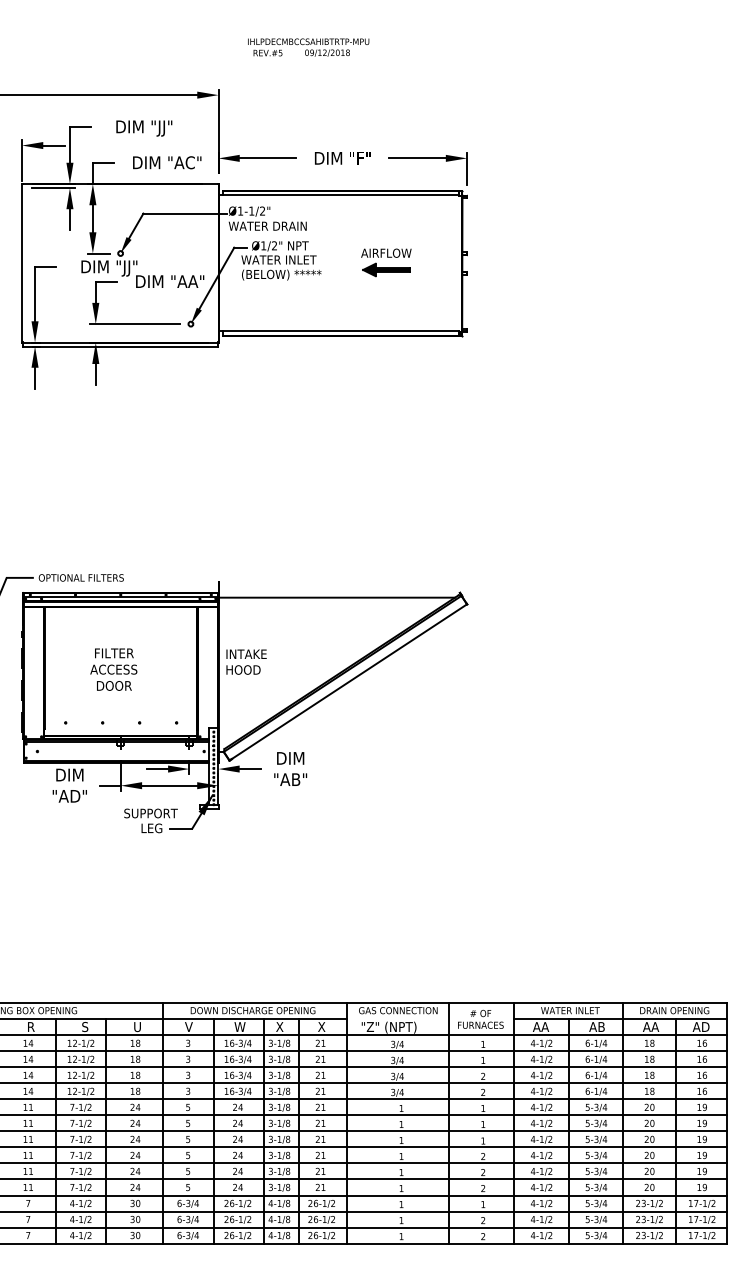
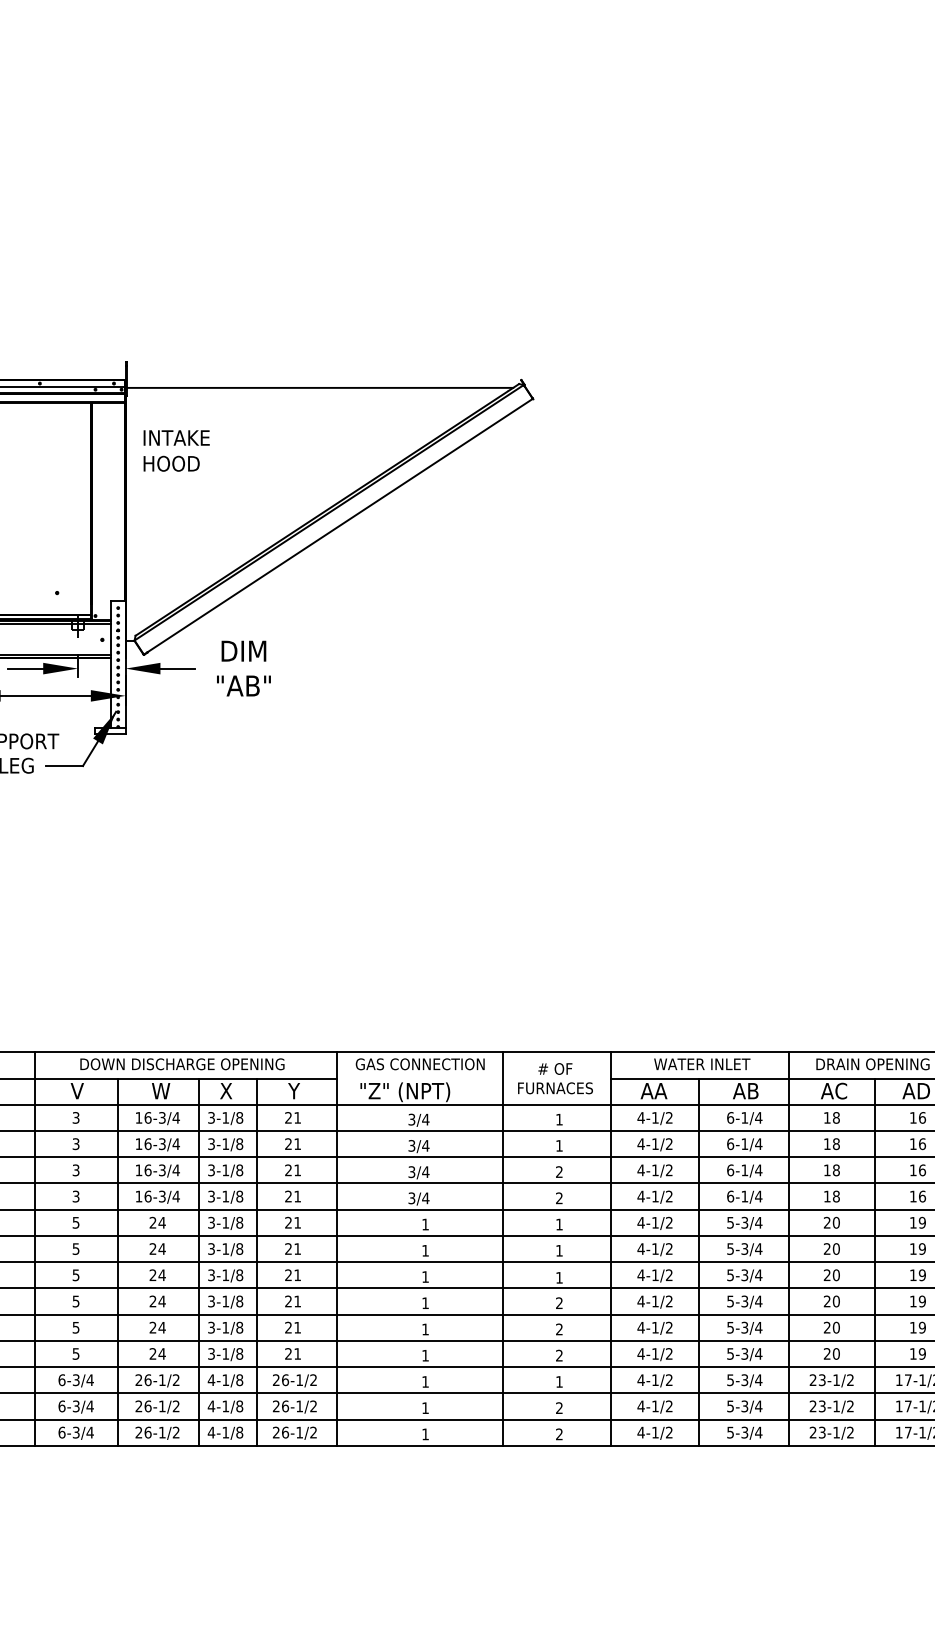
text: (246, 661) -> (176, 449), moved
text: (321, 1026) -> (294, 1090), X -> Y
text: (655, 1027) -> (841, 1091), AA -> AC

